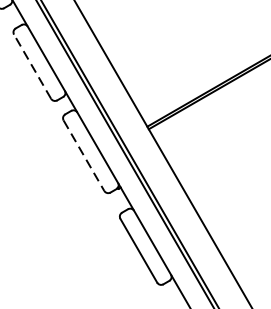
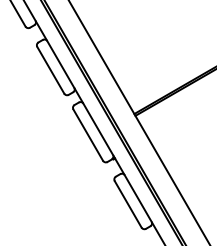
line: (32, 66) -> (50, 70), dashed -> solid
line: (84, 156) -> (88, 135), dashed -> solid

